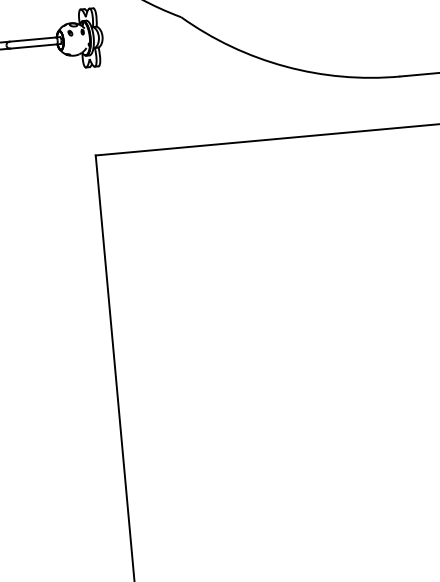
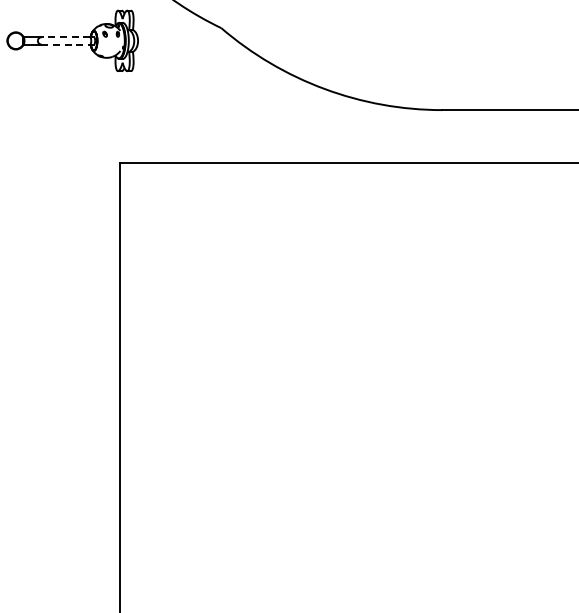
line: (32, 39) -> (65, 37), solid -> dashed
line: (34, 46) -> (66, 44), solid -> dashed

